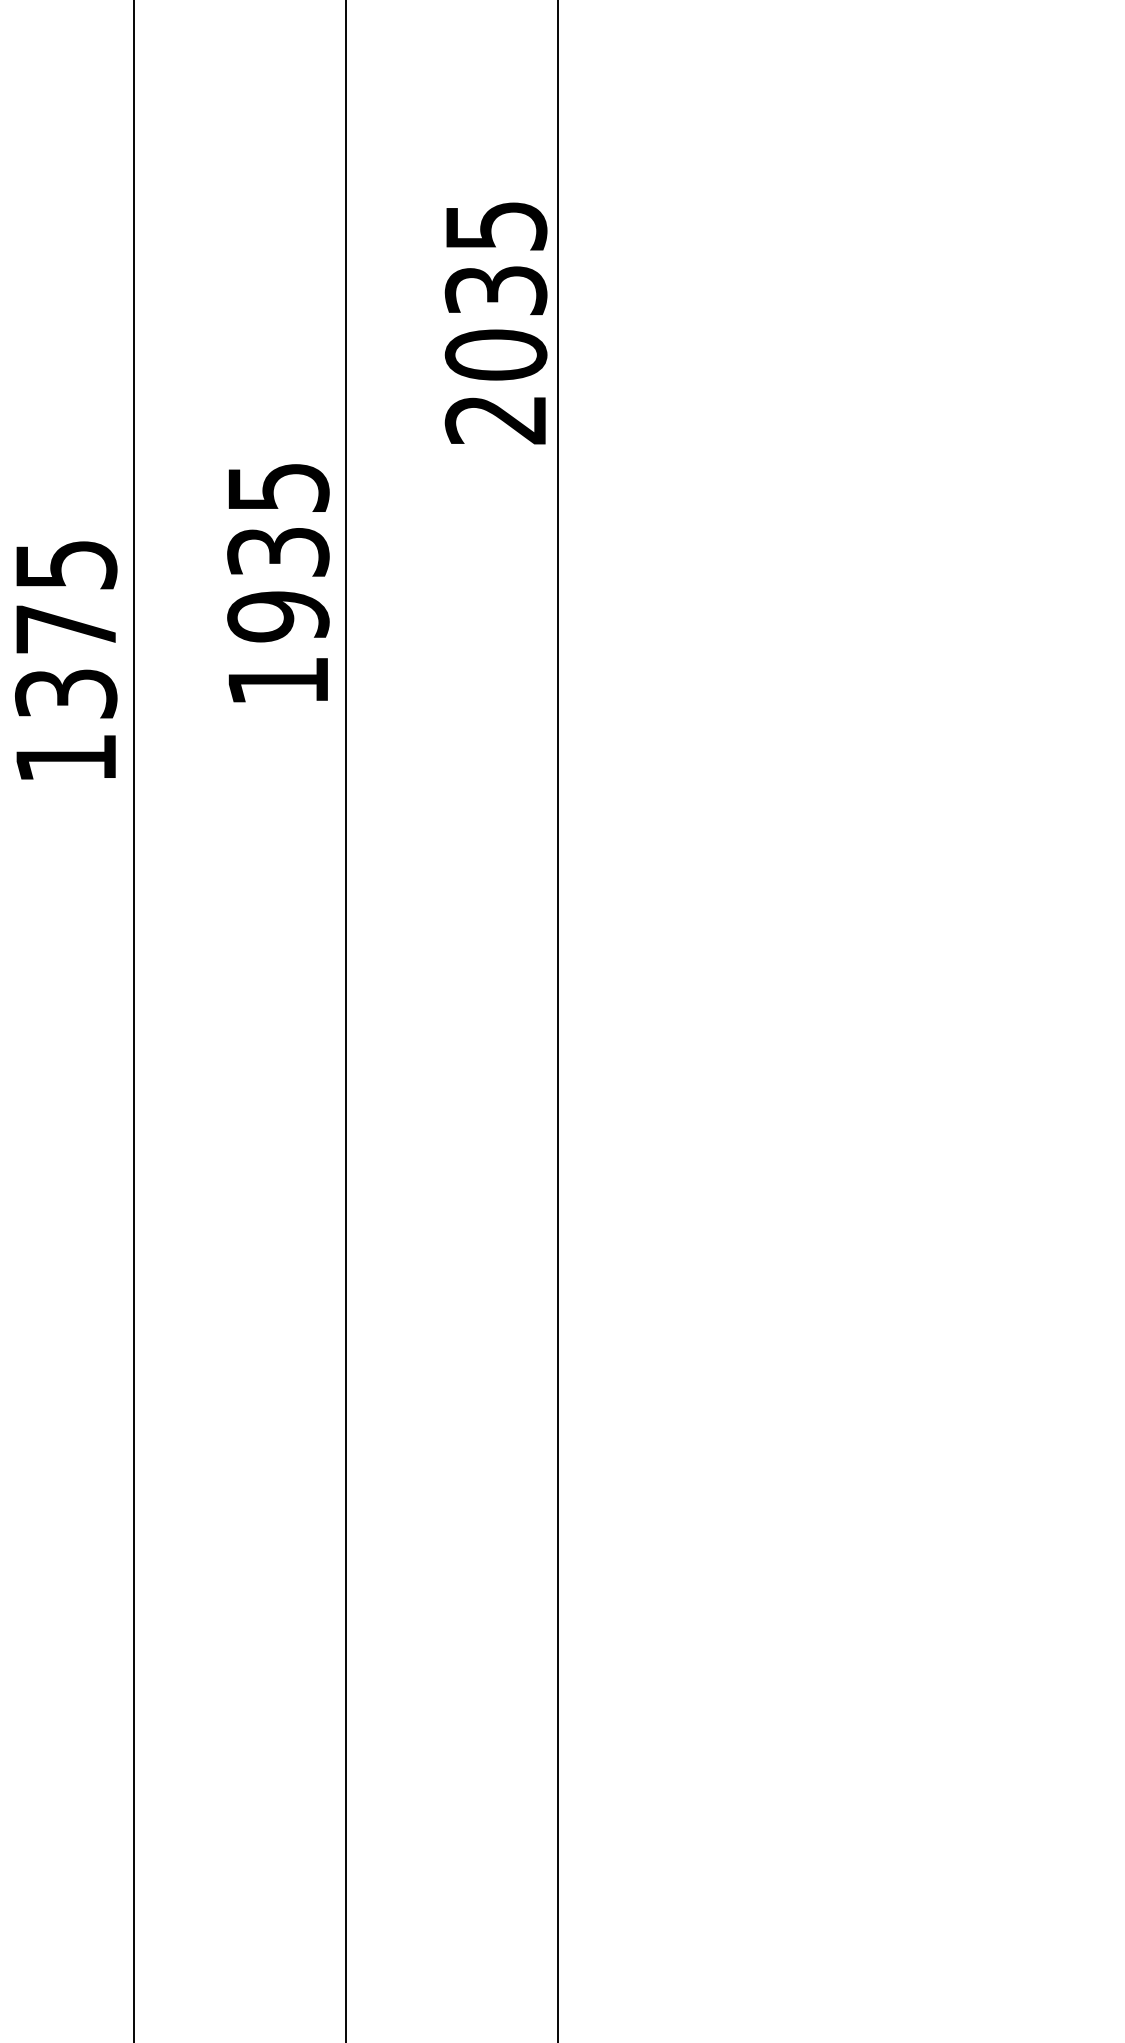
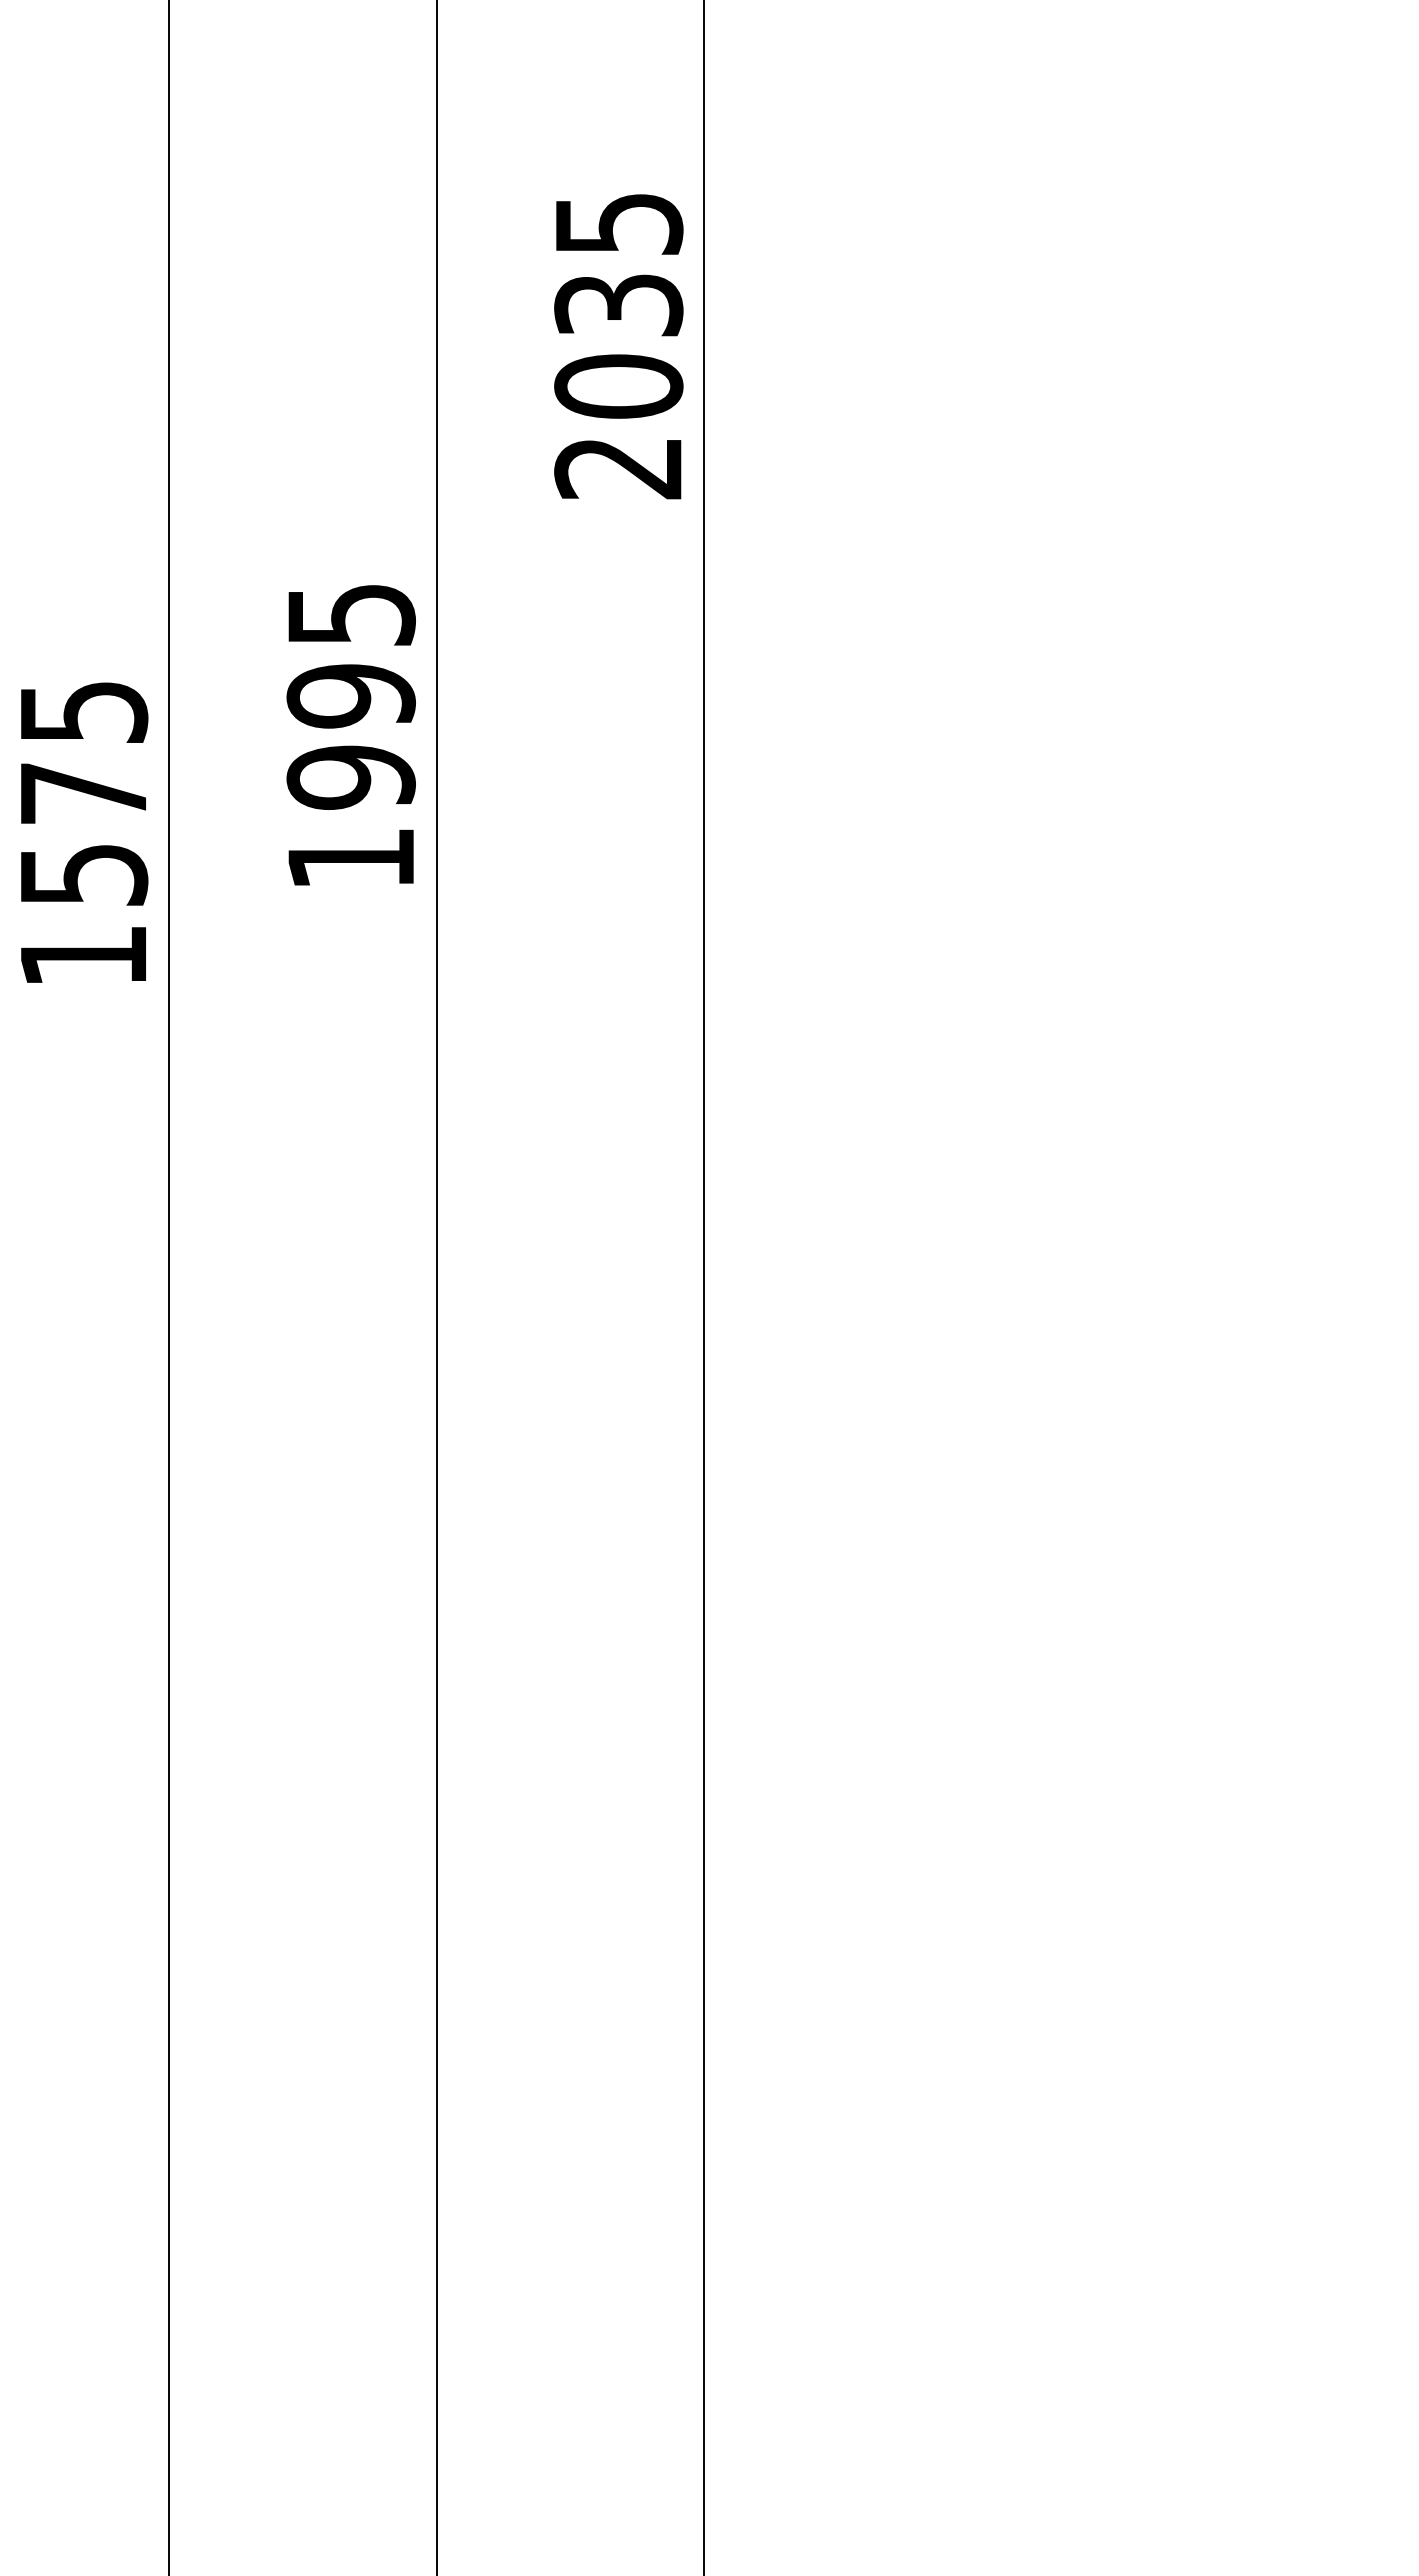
text: (495, 323) -> (618, 346), moved
text: (277, 552) -> (350, 696), 1935 -> 1995
text: (66, 693) -> (83, 874), 1375 -> 1575

